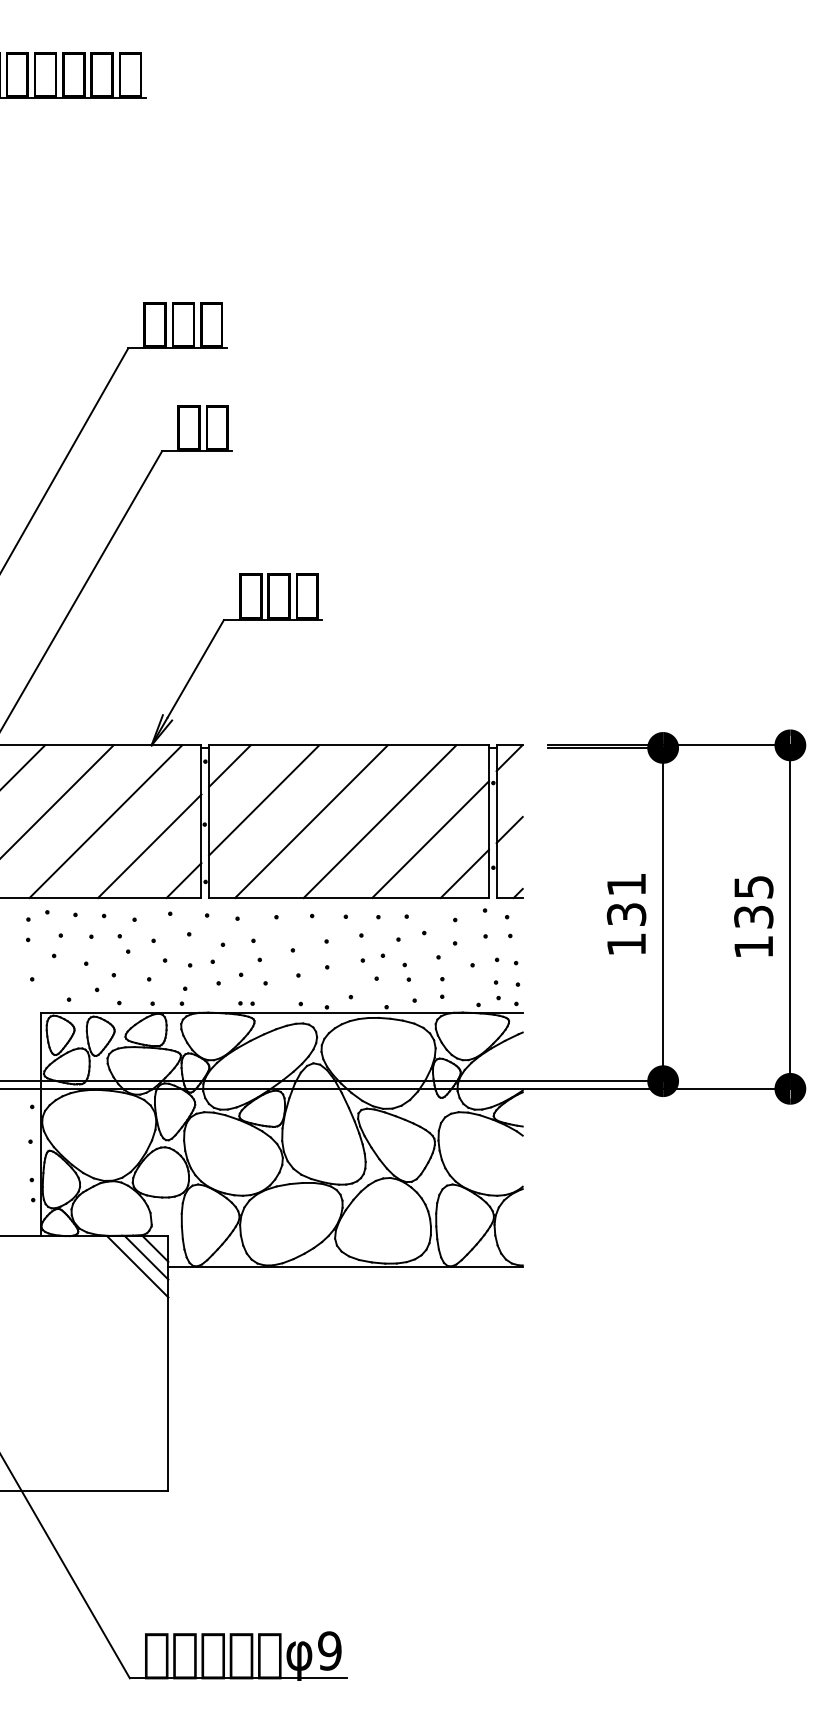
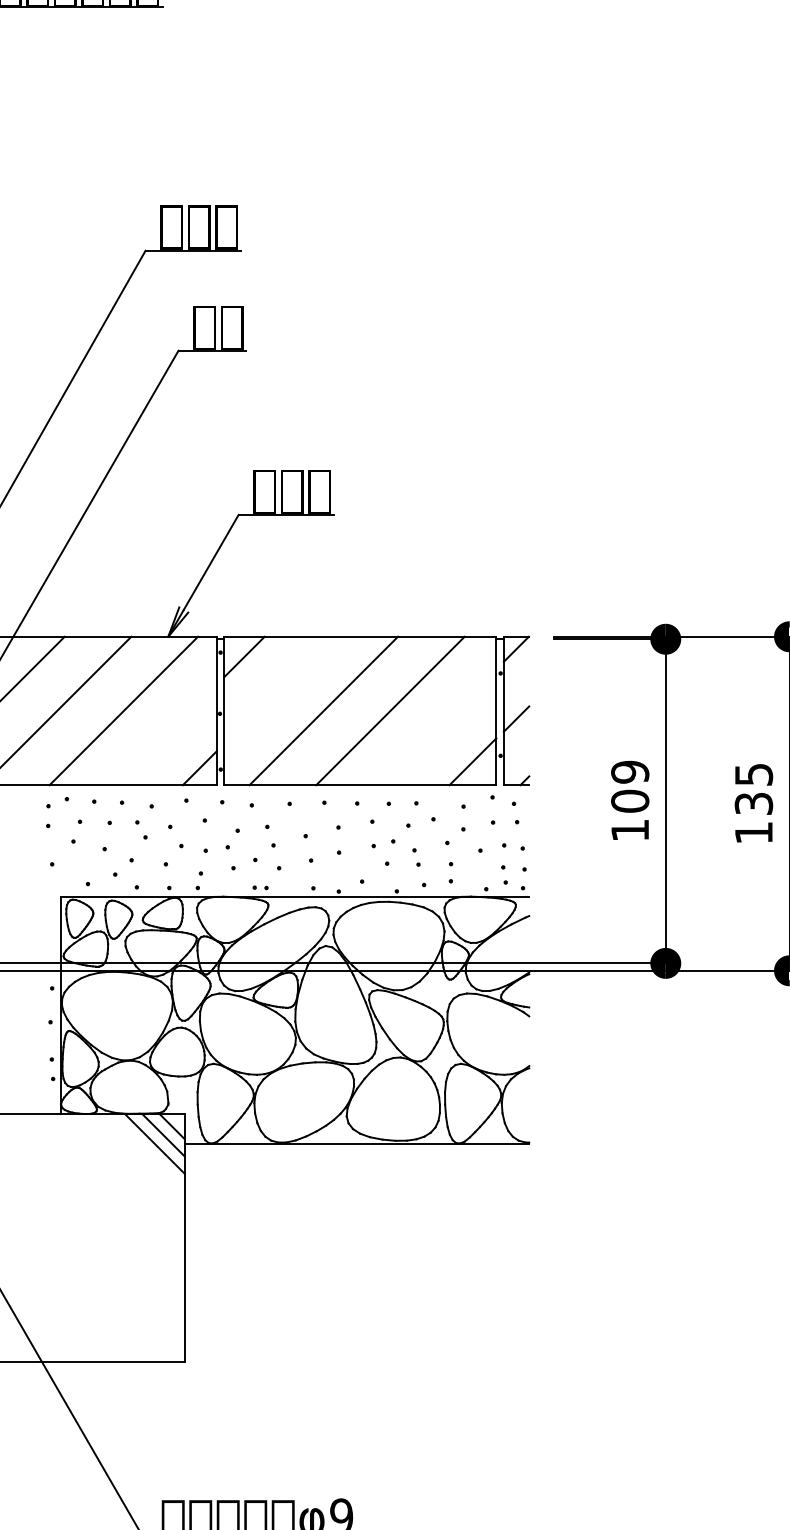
line: (264, 800) -> (278, 690), removed
line: (430, 839) -> (439, 728), removed
line: (149, 846) -> (166, 735), removed
text: (626, 899) -> (630, 786), 131 -> 109

